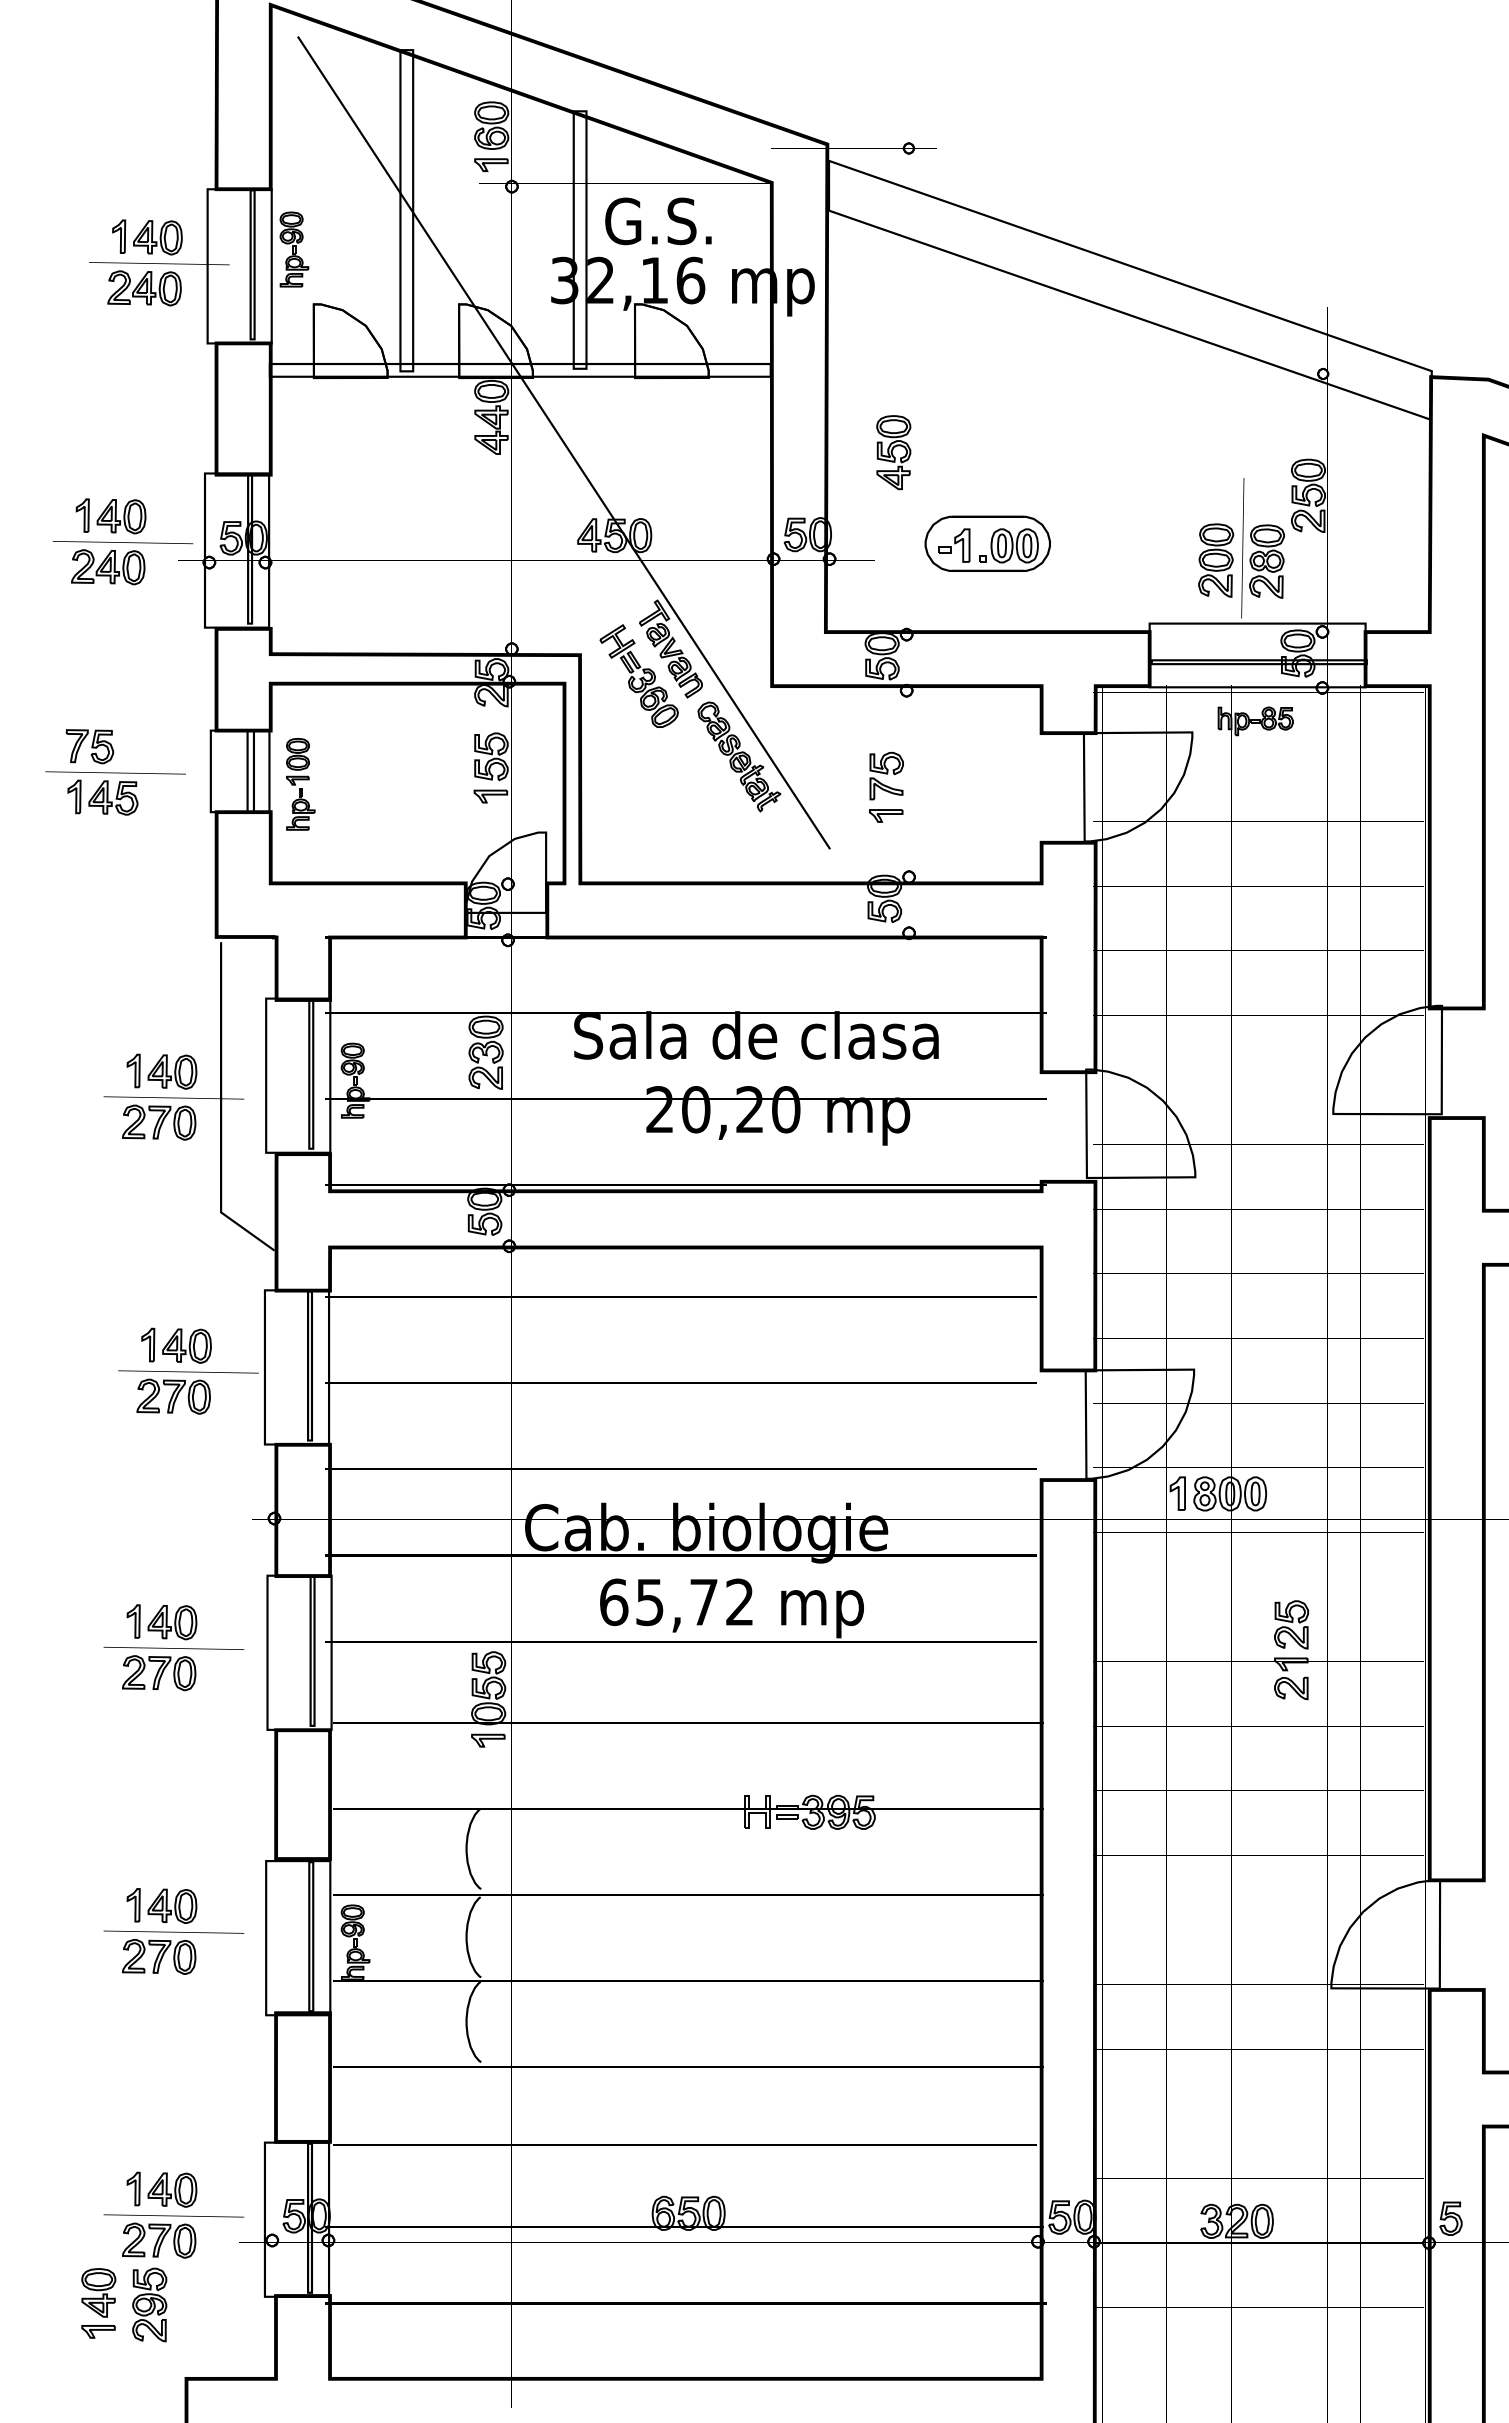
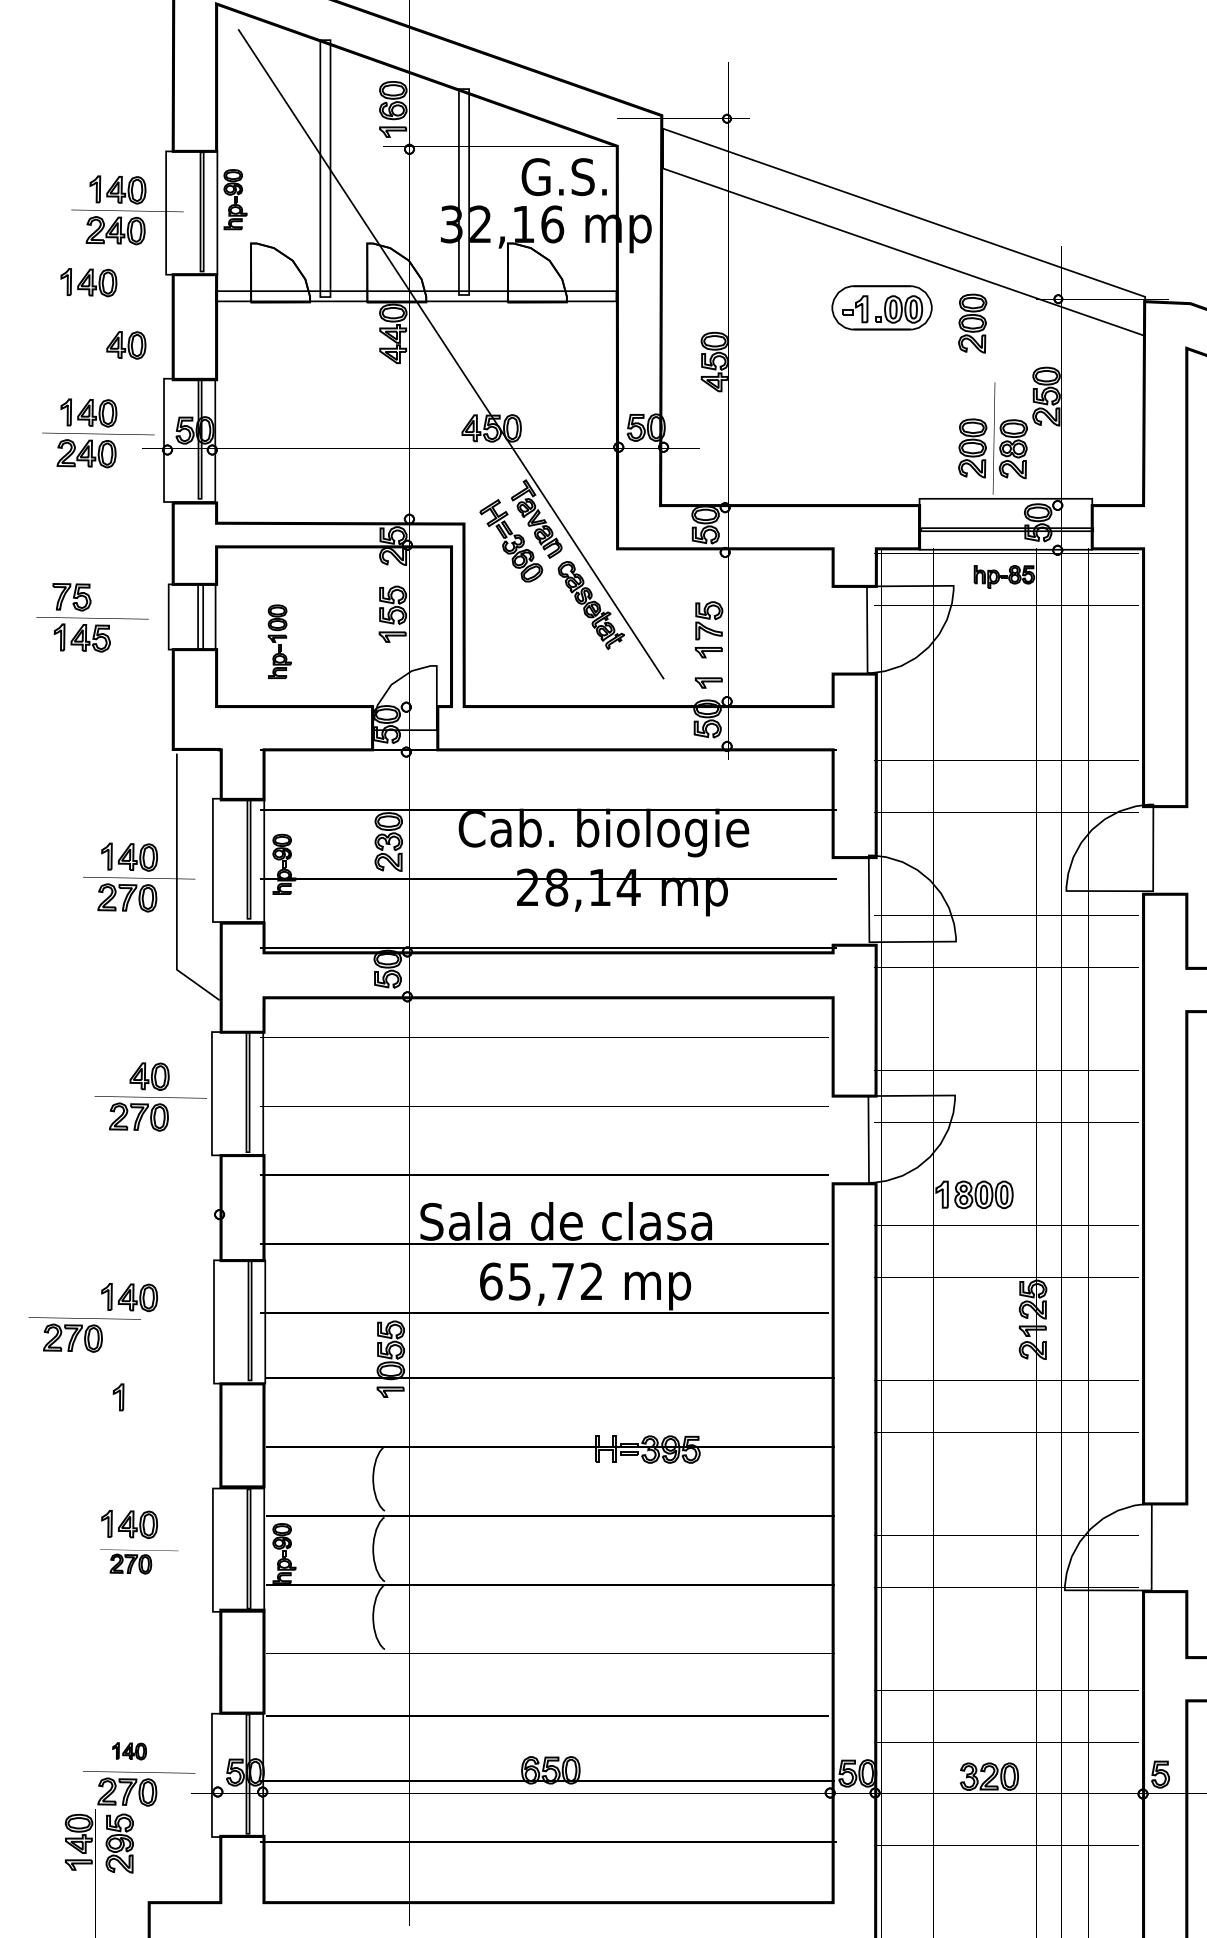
text: (658, 221) -> (564, 177), moved
part: (110, 353) -> (88, 282), added
part: (1216, 404) -> (973, 323), added
part: (157, 431) -> (126, 345), added
part: (987, 543) -> (881, 307), moved
part: (300, 784) -> (279, 641), moved
part: (886, 853) -> (709, 682), added
text: (755, 1041) -> (604, 833), Sala de clasa -> Cab. biologie
text: (741, 1109) -> (593, 887), 20,20 -> 28,14
part: (148, 1344) -> (118, 1396), moved
text: (707, 1532) -> (565, 1225), Cab. biologie -> Sala de clasa
part: (173, 1668) -> (84, 1334), moved
part: (173, 1952) -> (138, 1561), size x0.7
part: (161, 2189) -> (129, 1751), size x0.6

